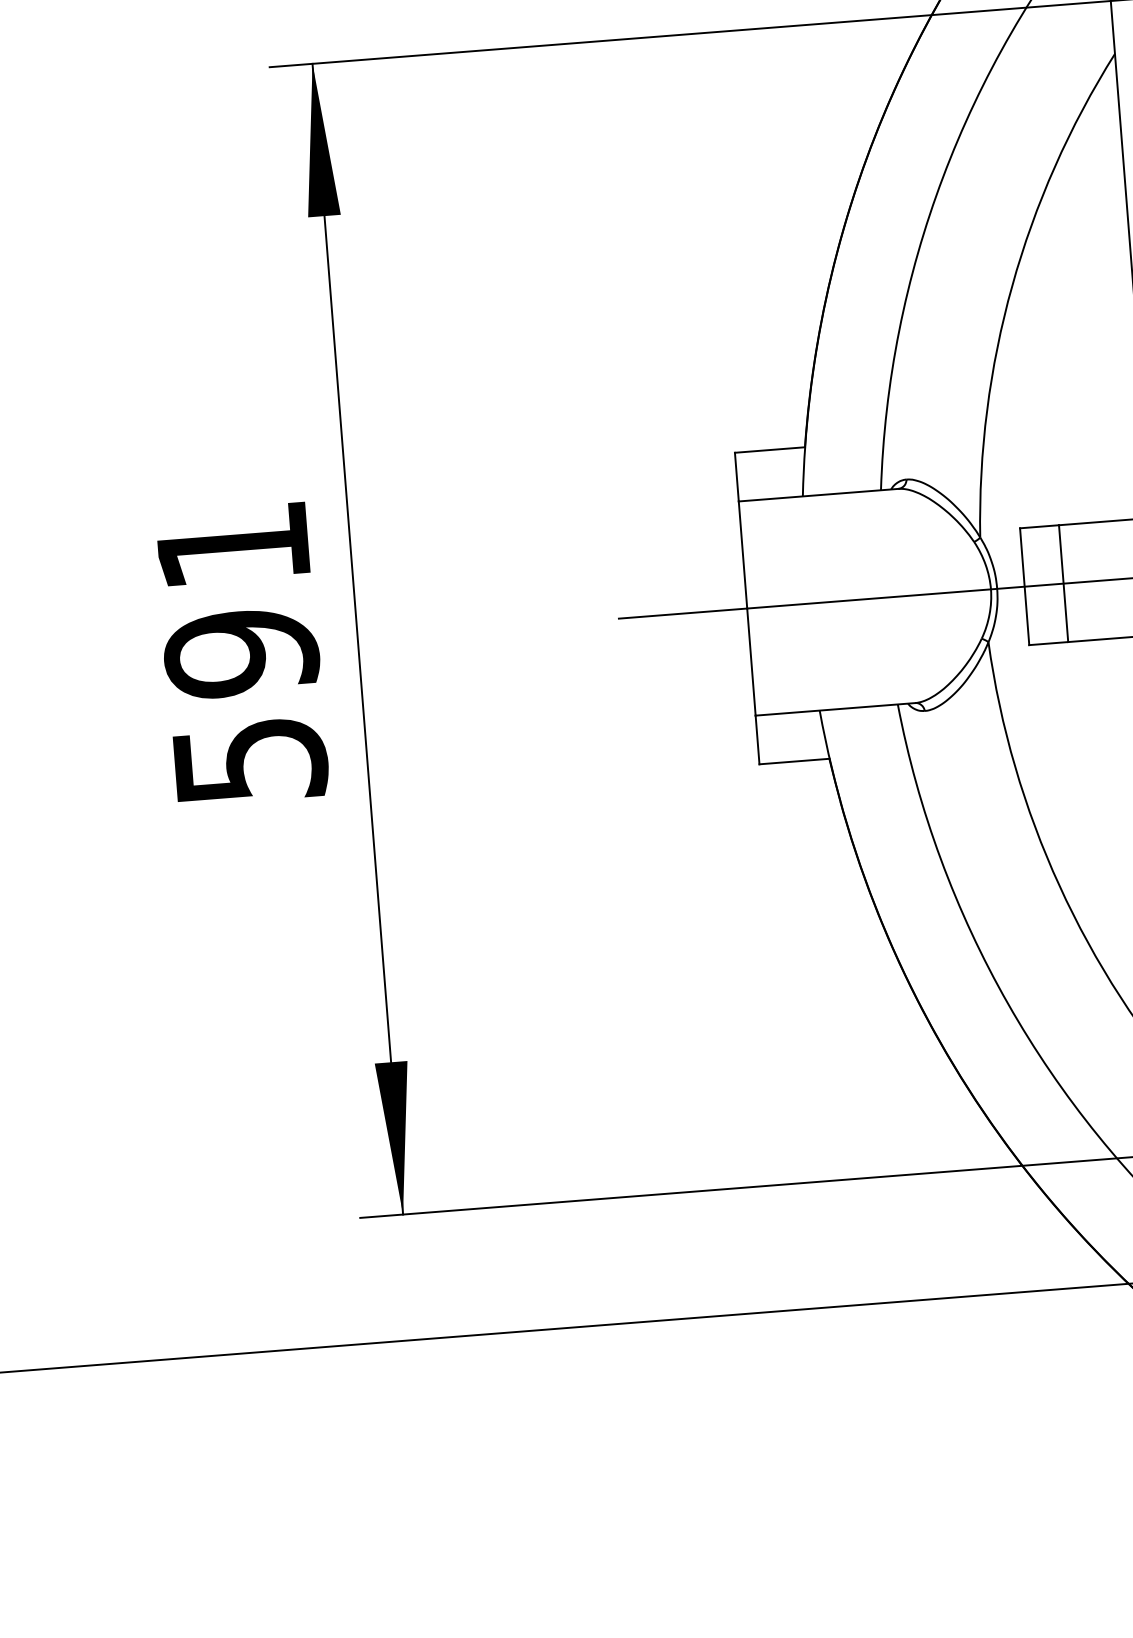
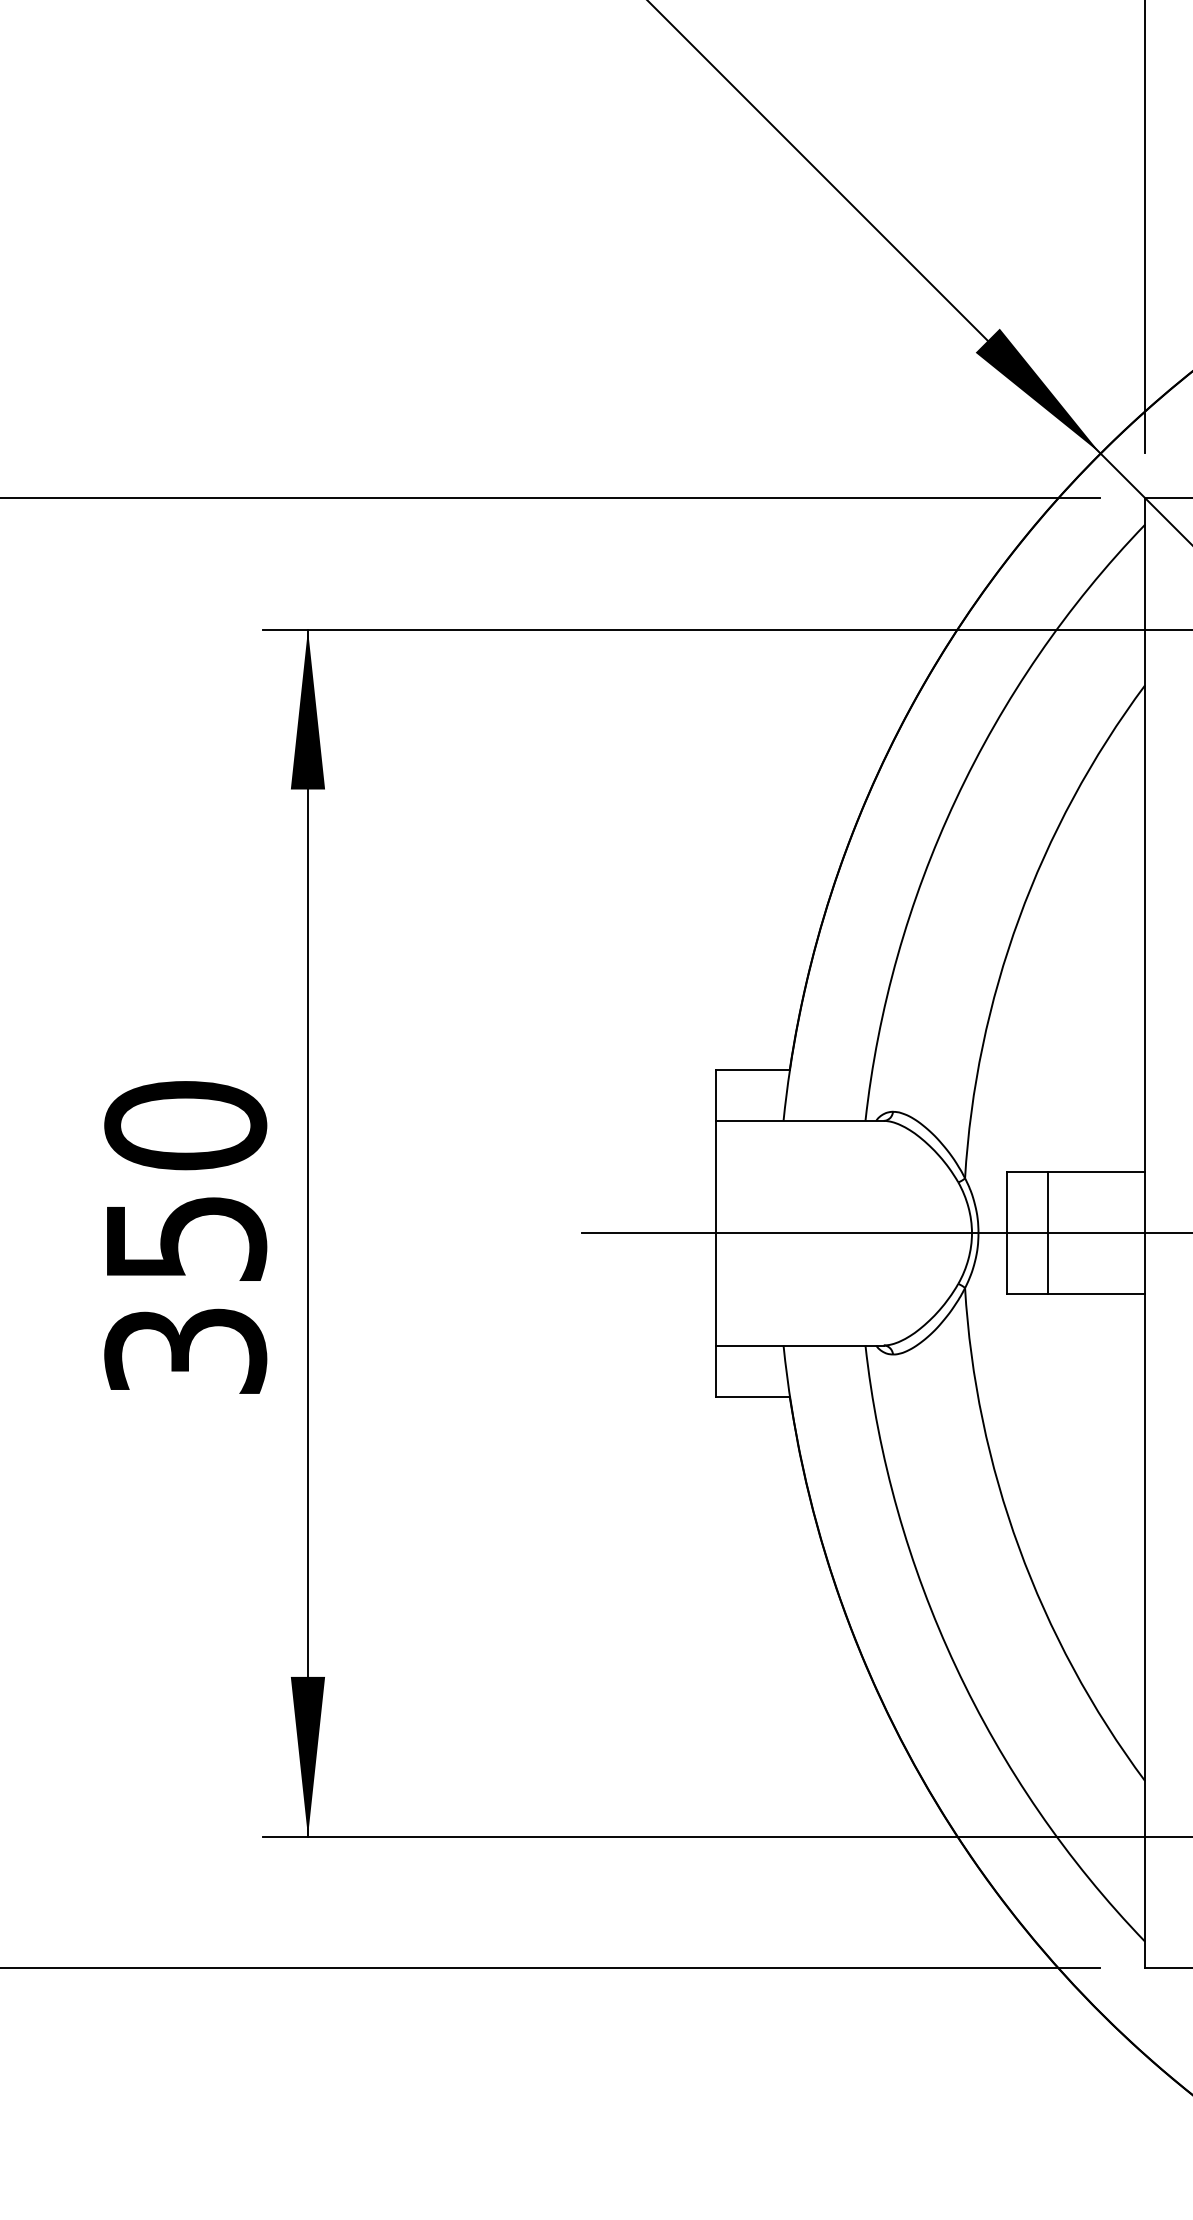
text: (241, 652) -> (185, 1237), 591 -> 350

